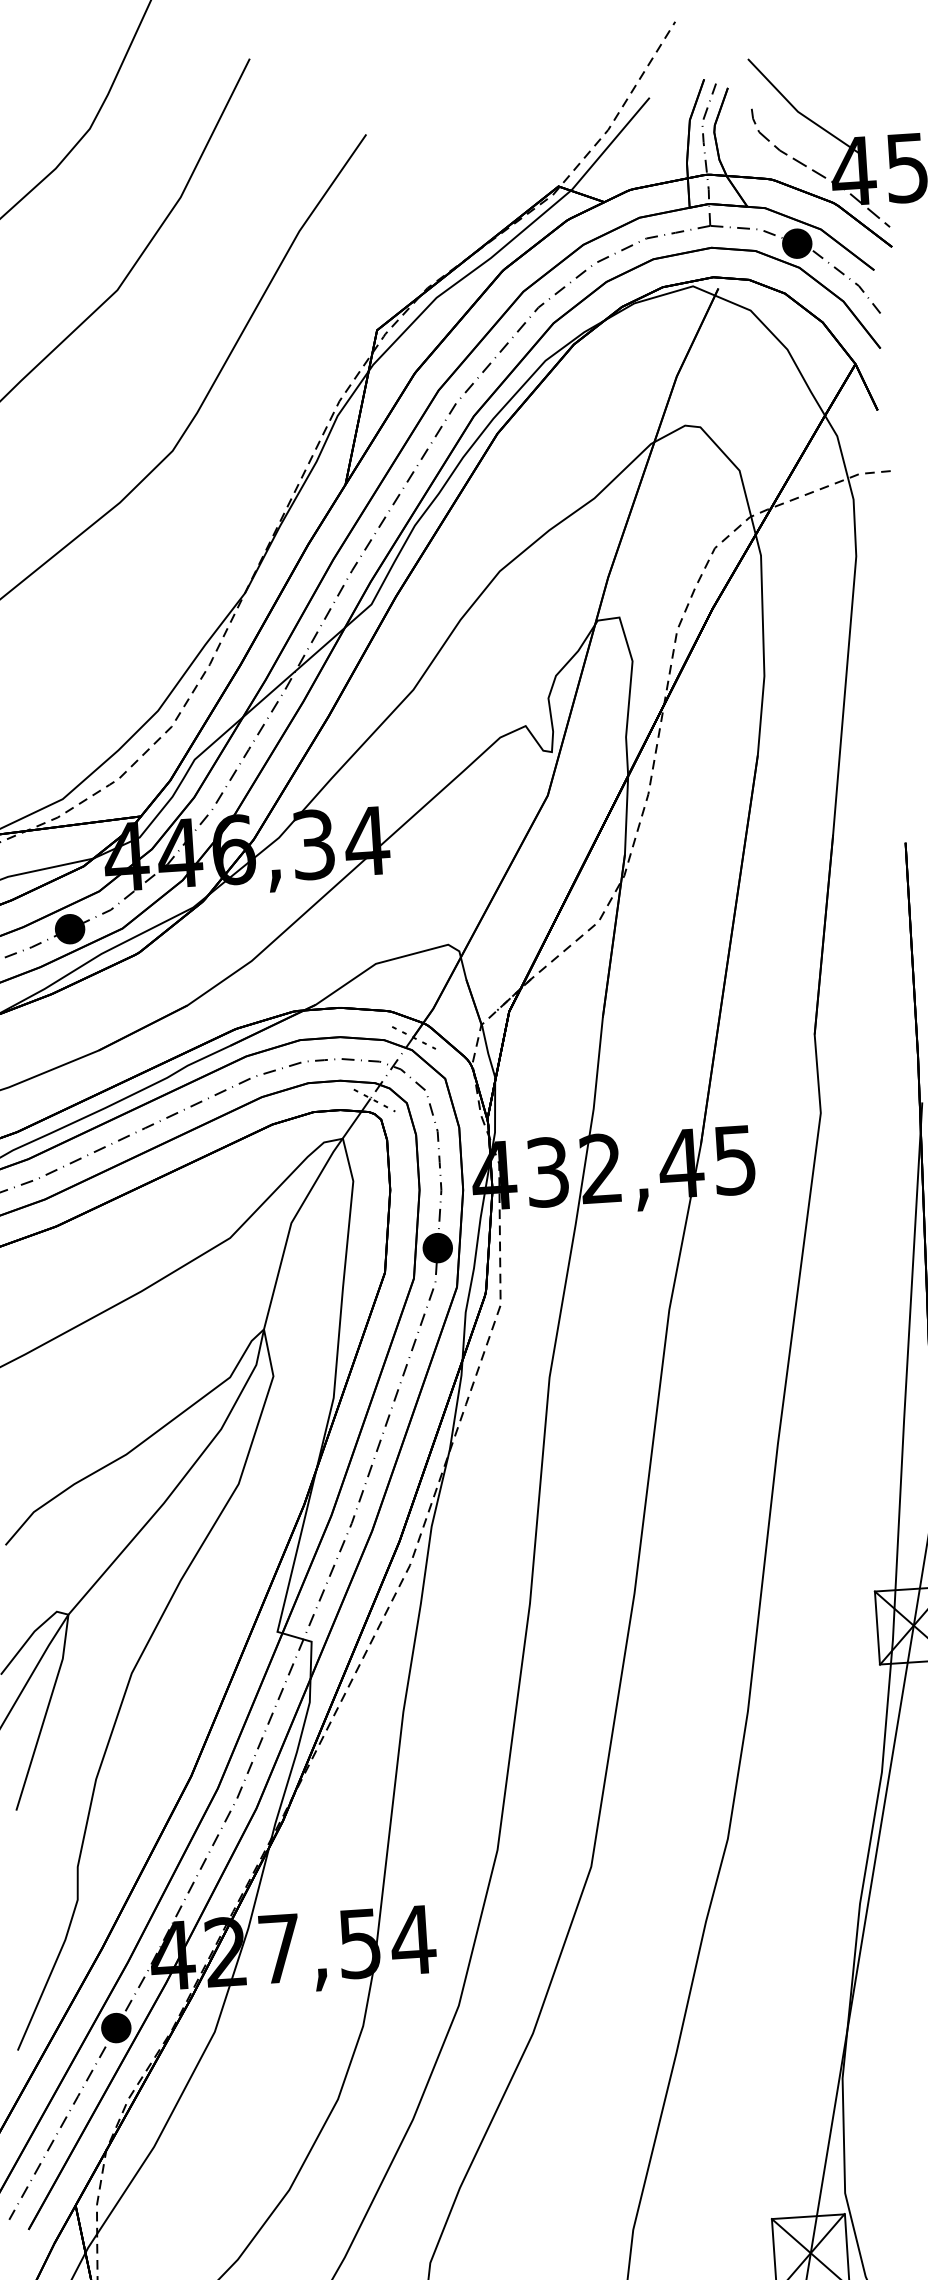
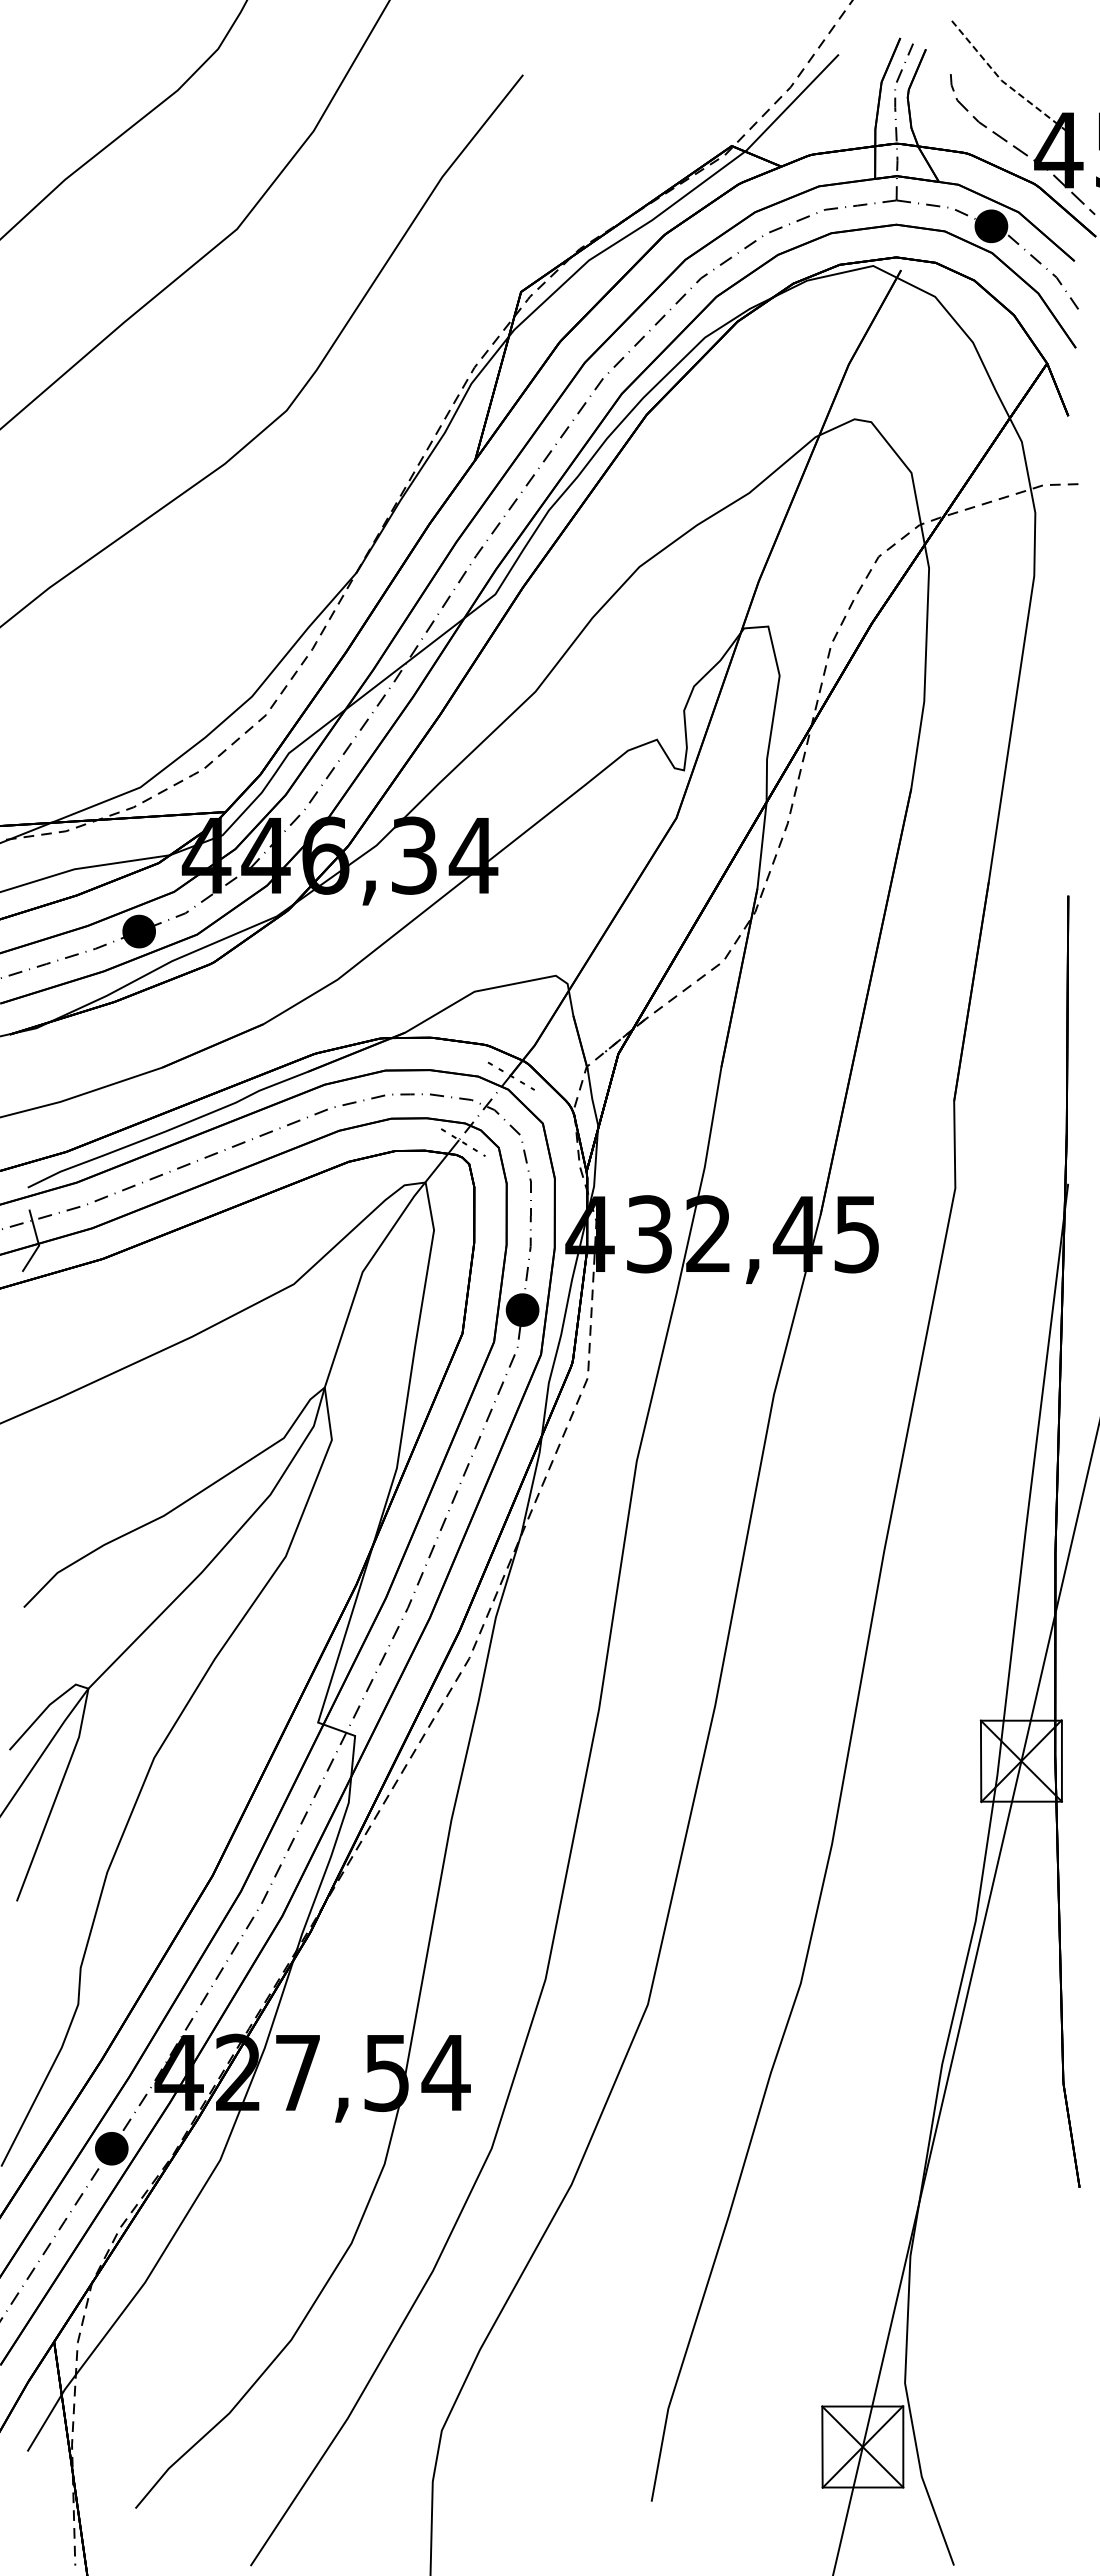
line: (798, 112) -> (1002, 81), solid -> dashed

